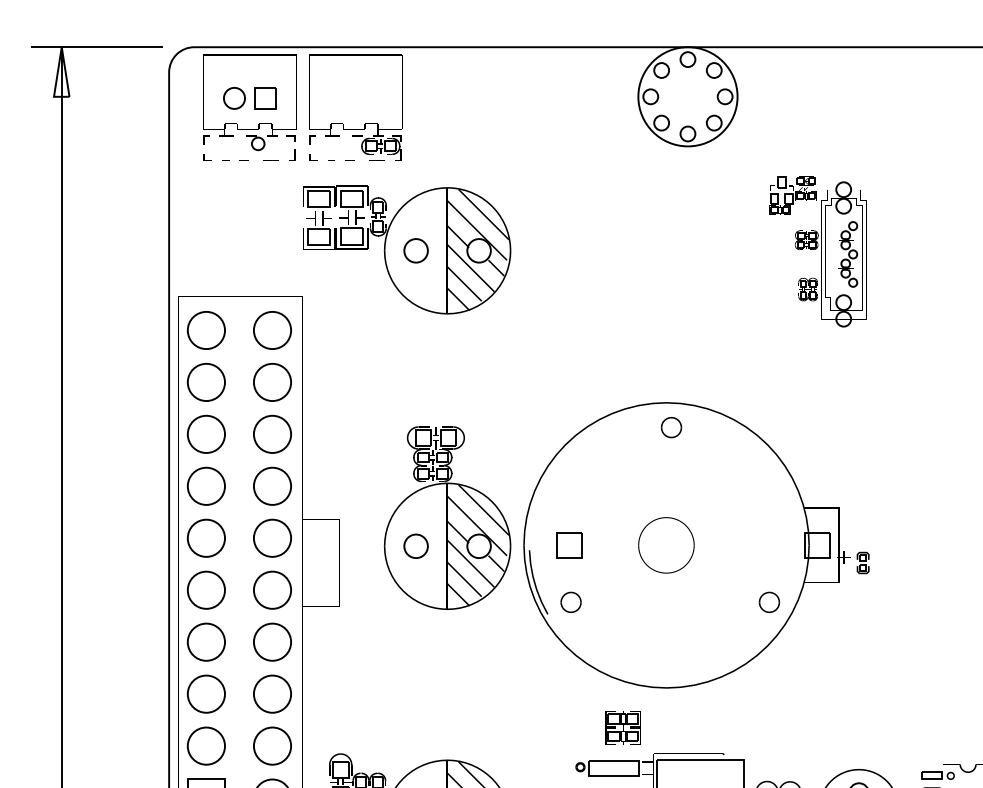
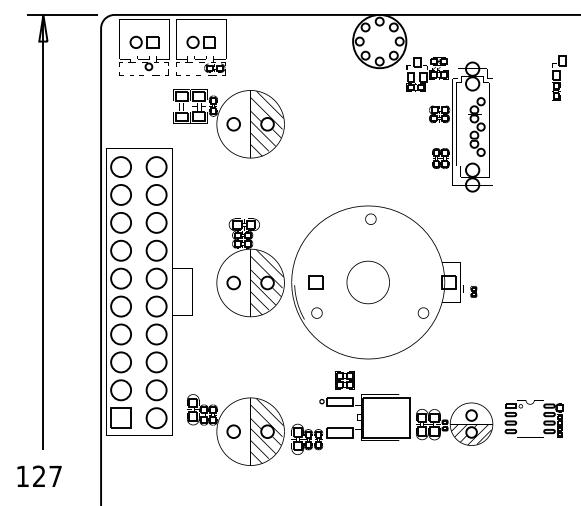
part: (354, 96) -> (200, 41), added
part: (817, 251) -> (449, 124), size x1.67
part: (665, 545) -> (367, 282), size x1.43

